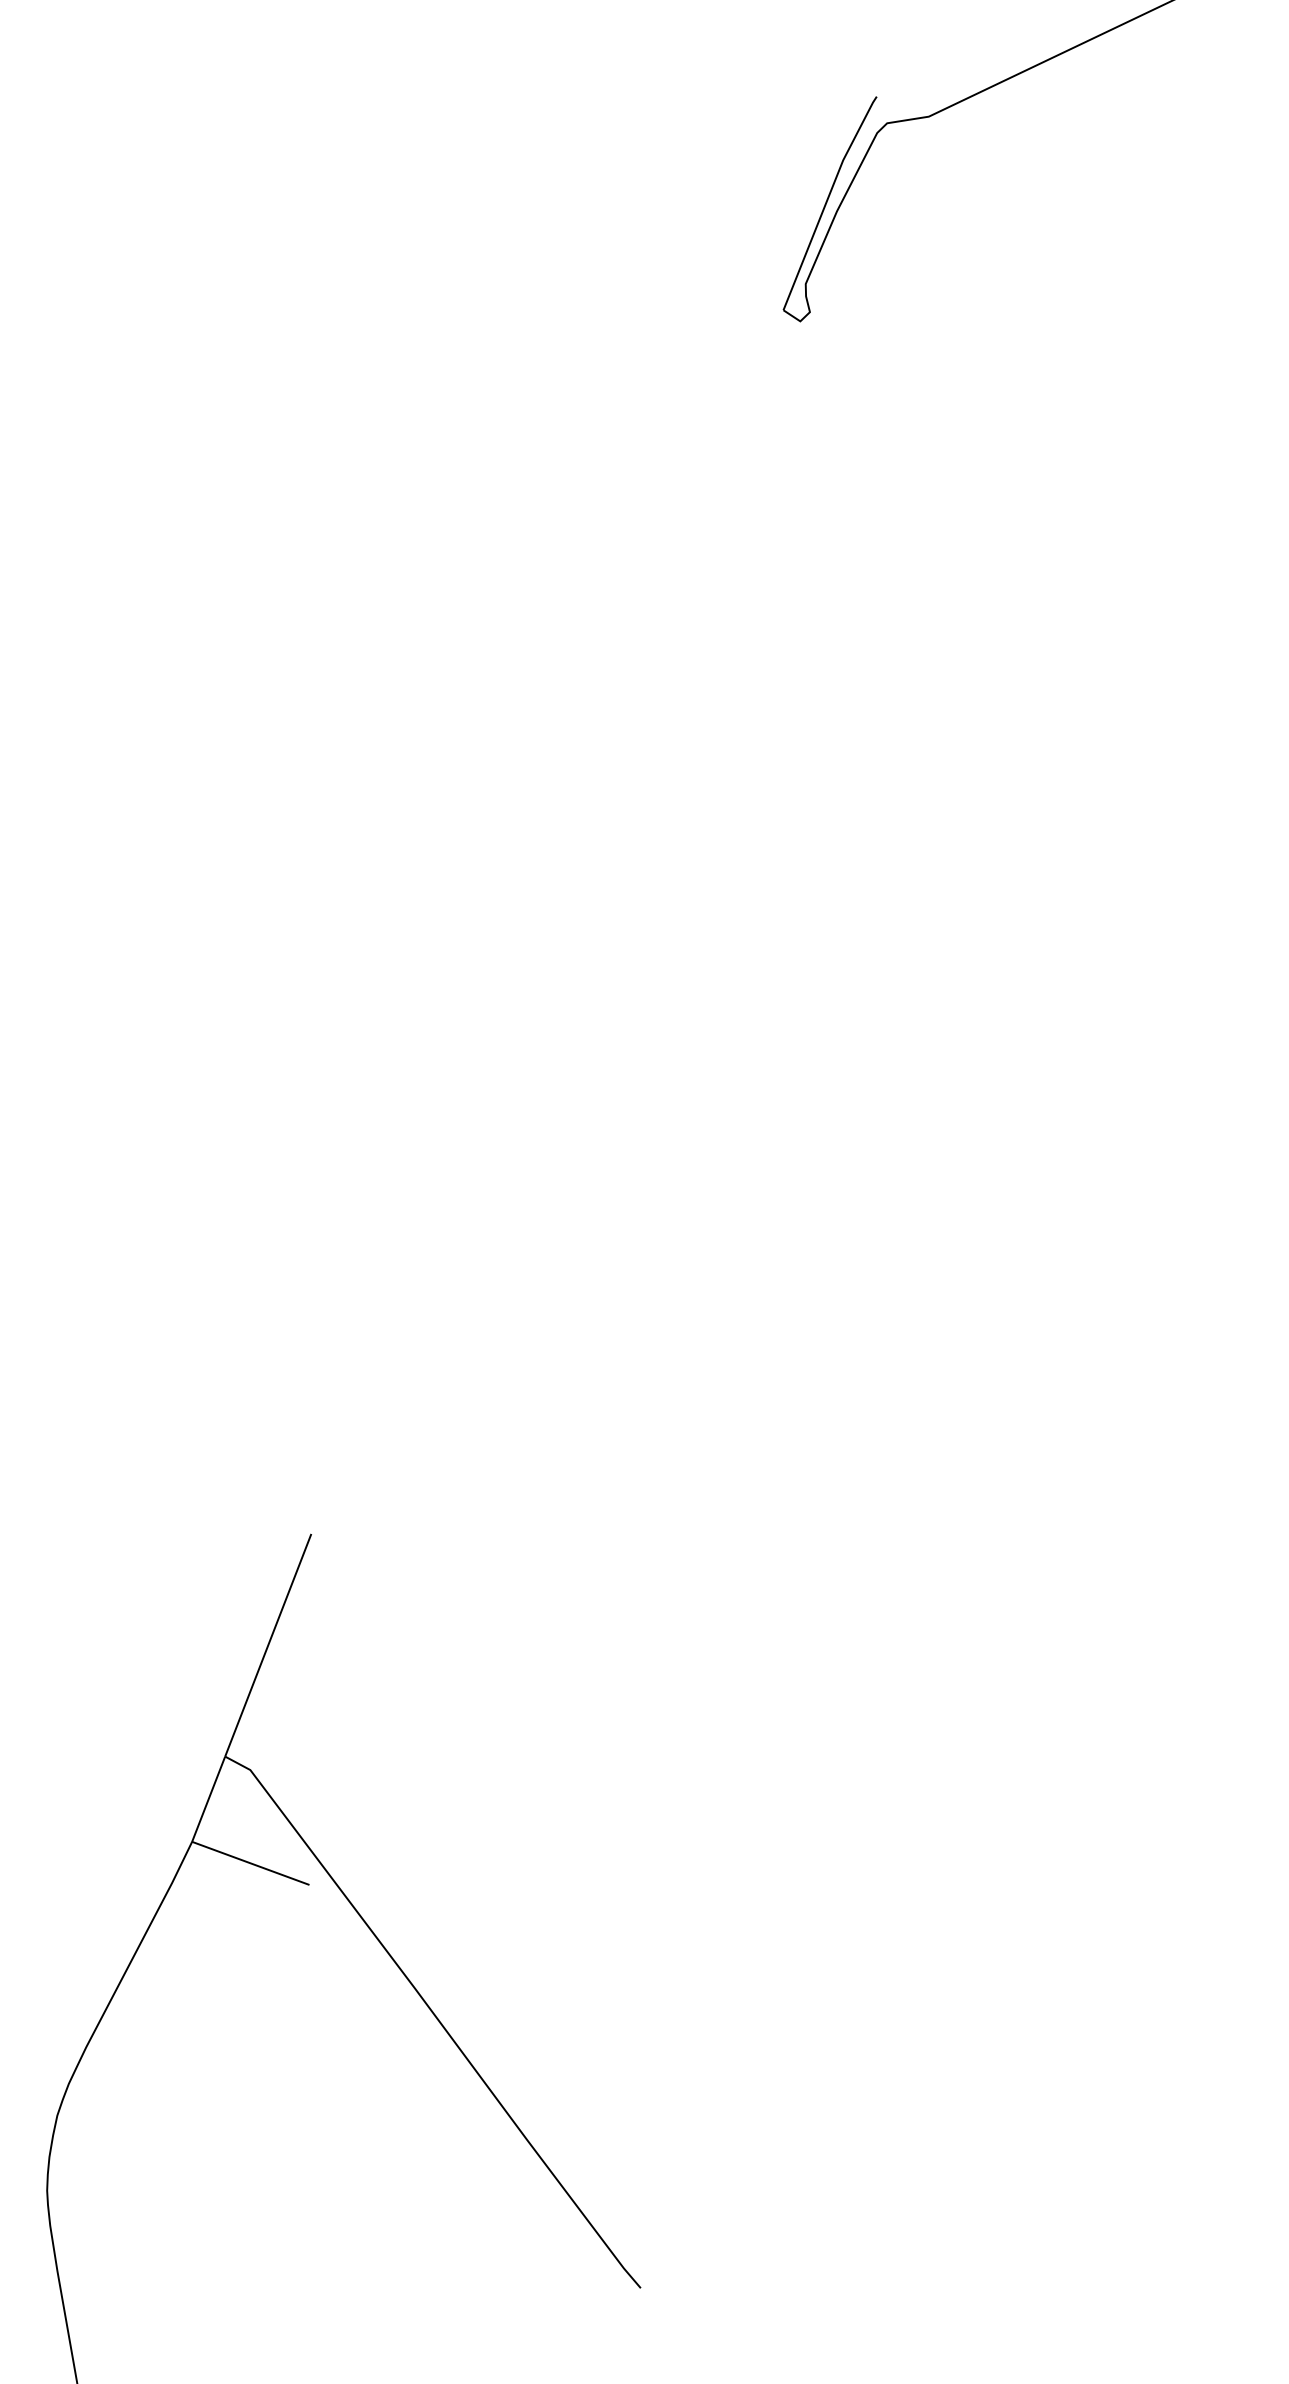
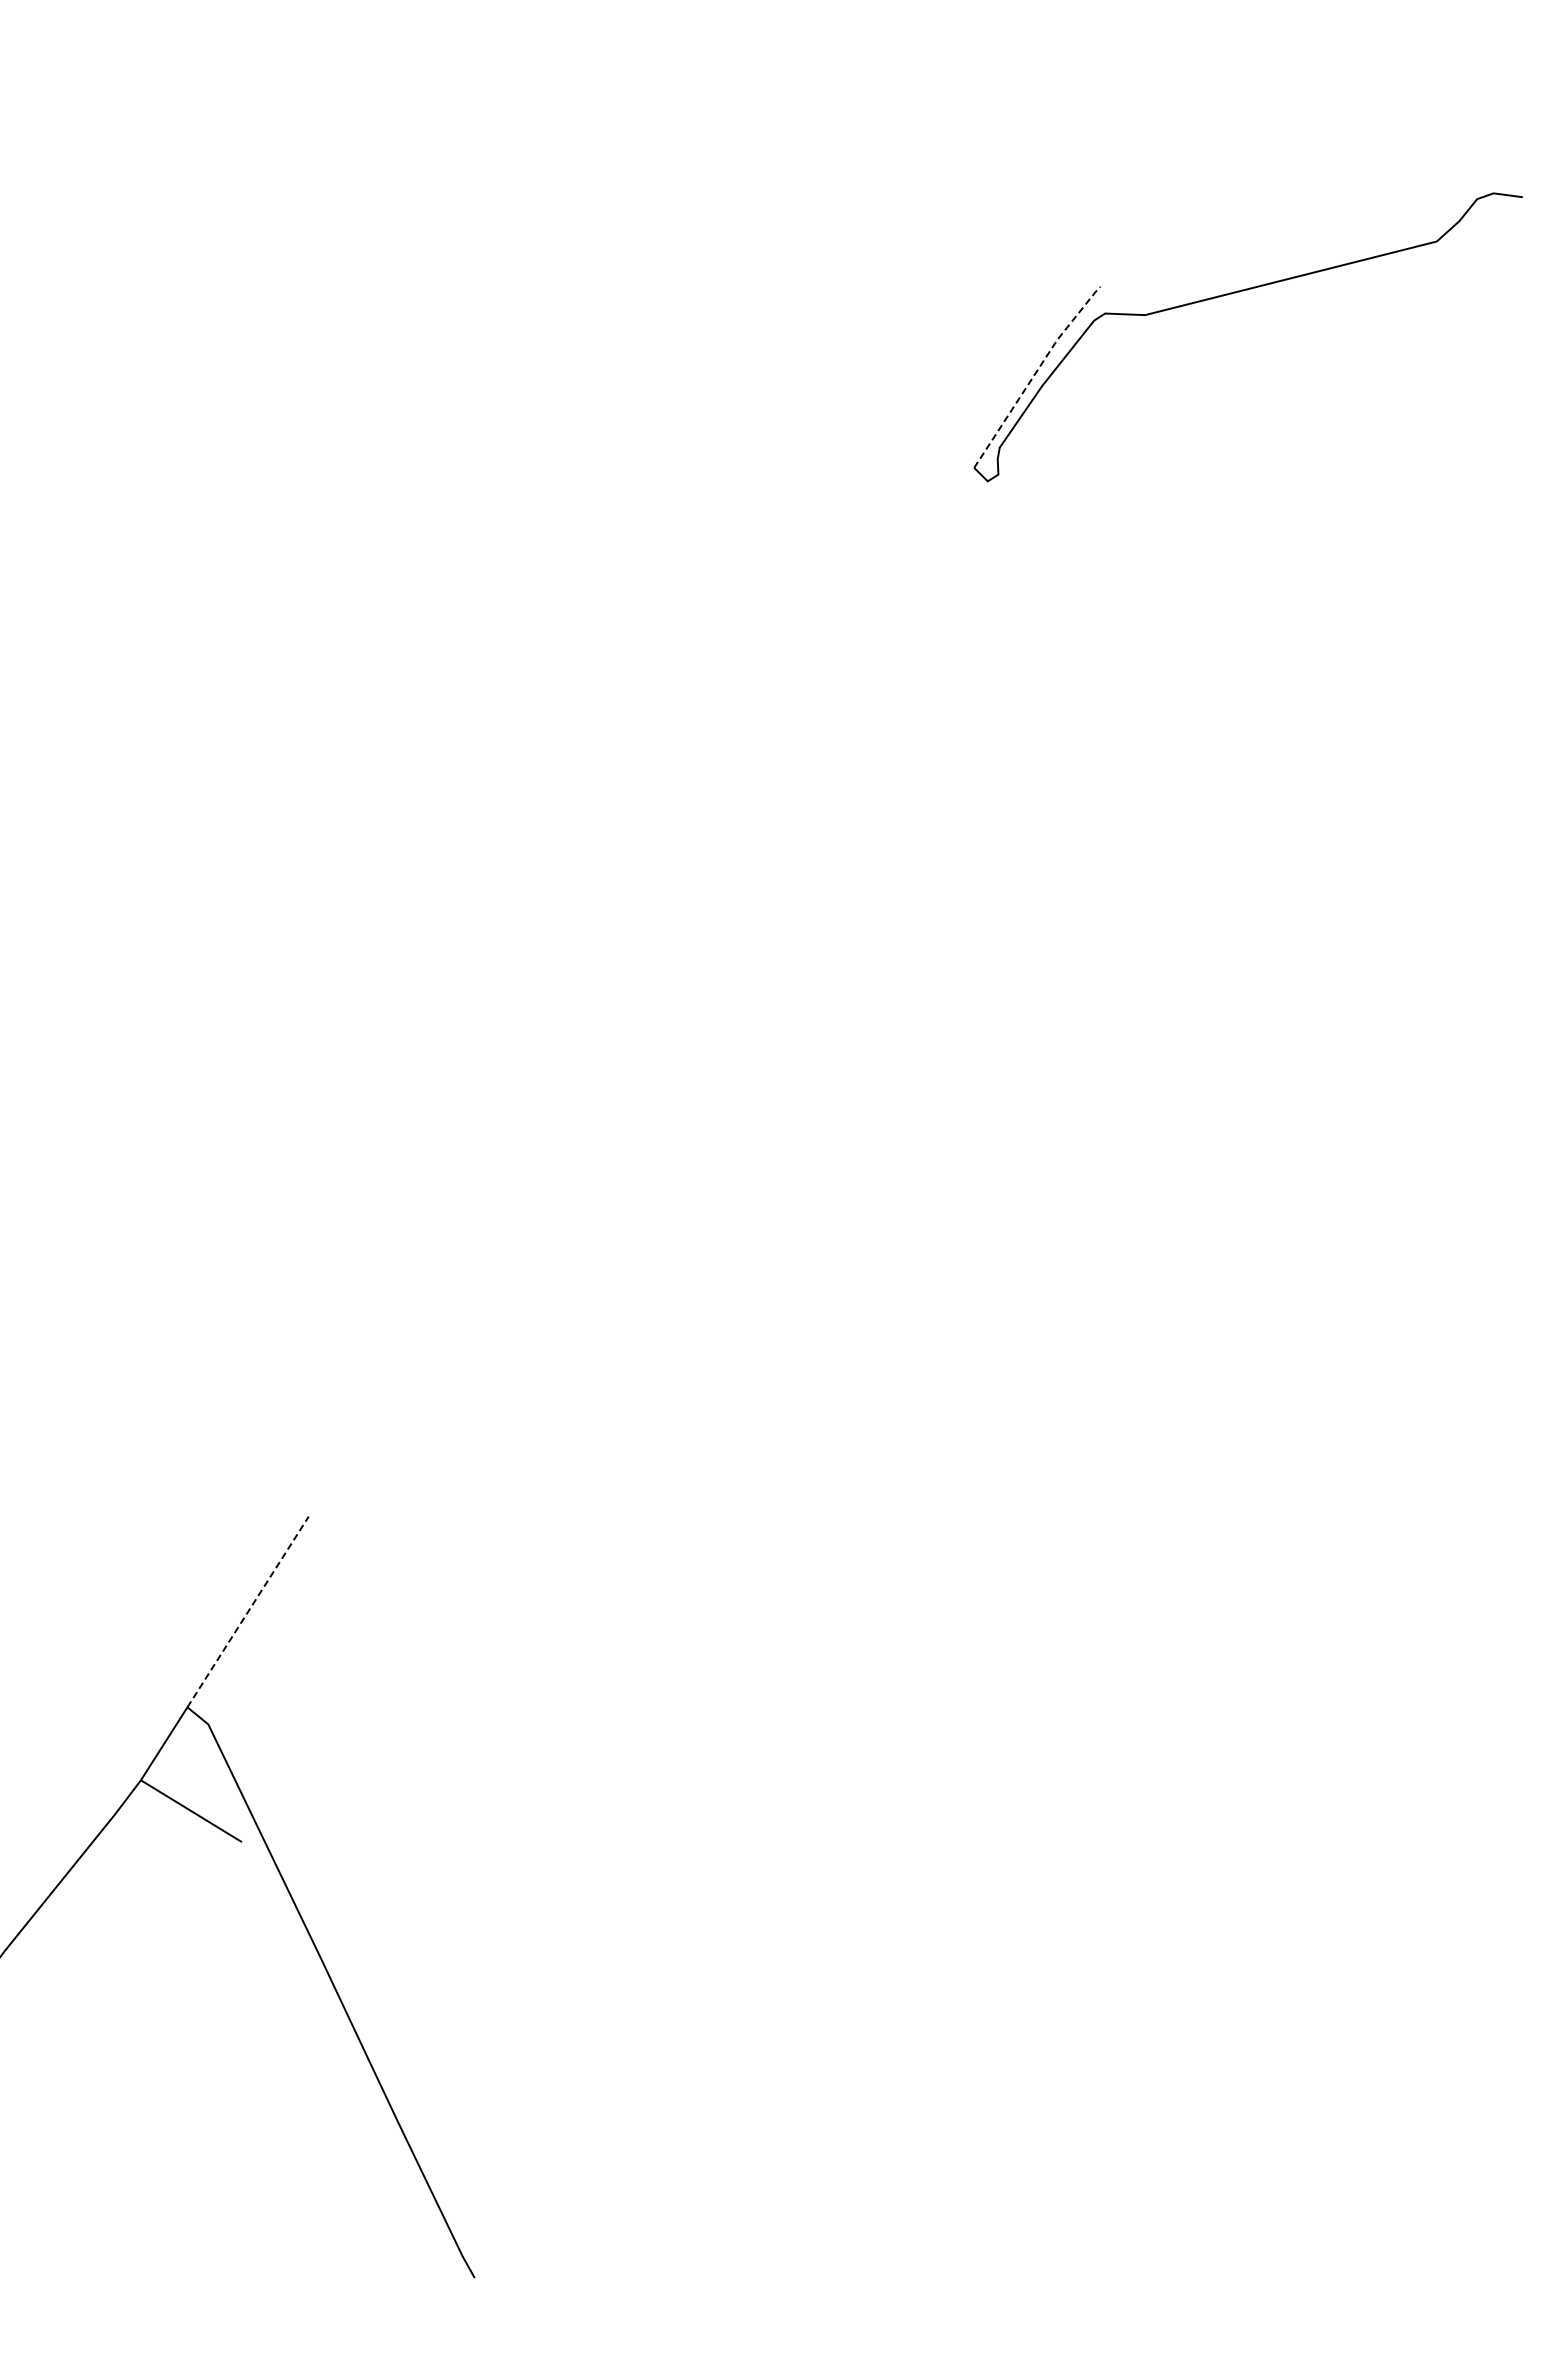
line: (827, 200) -> (1035, 374), solid -> dashed
line: (268, 1644) -> (248, 1611), solid -> dashed

